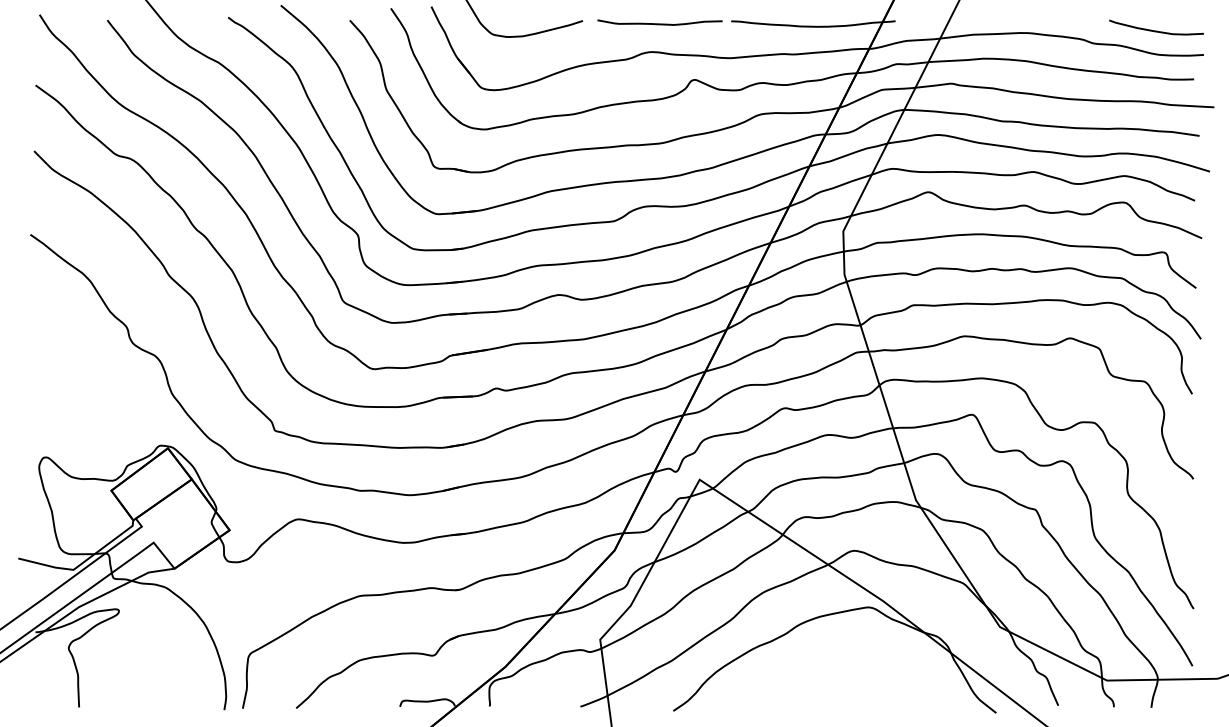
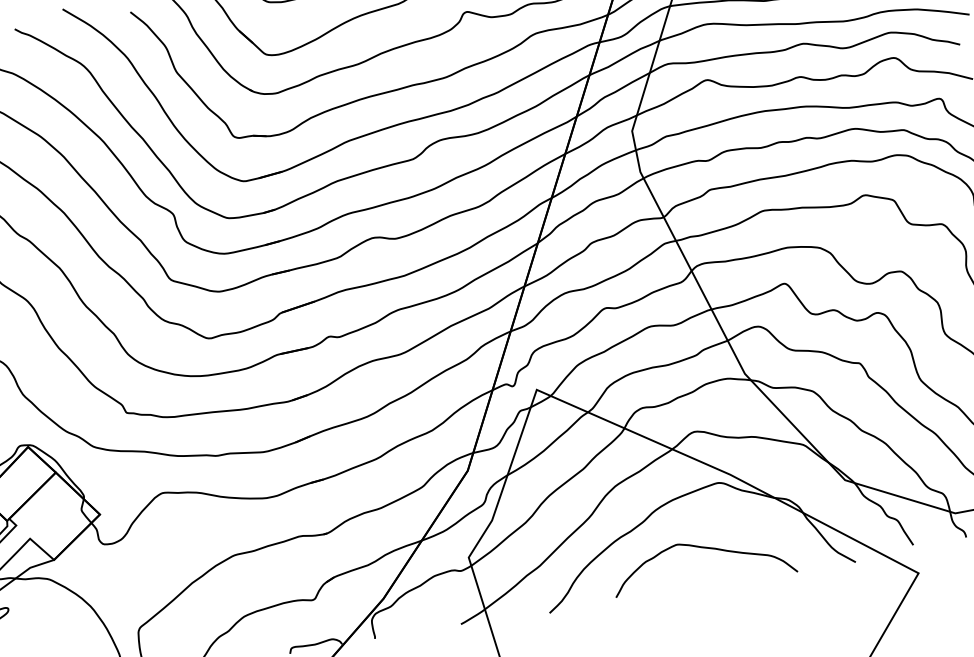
curve: (843, 672) -> (704, 548), added

